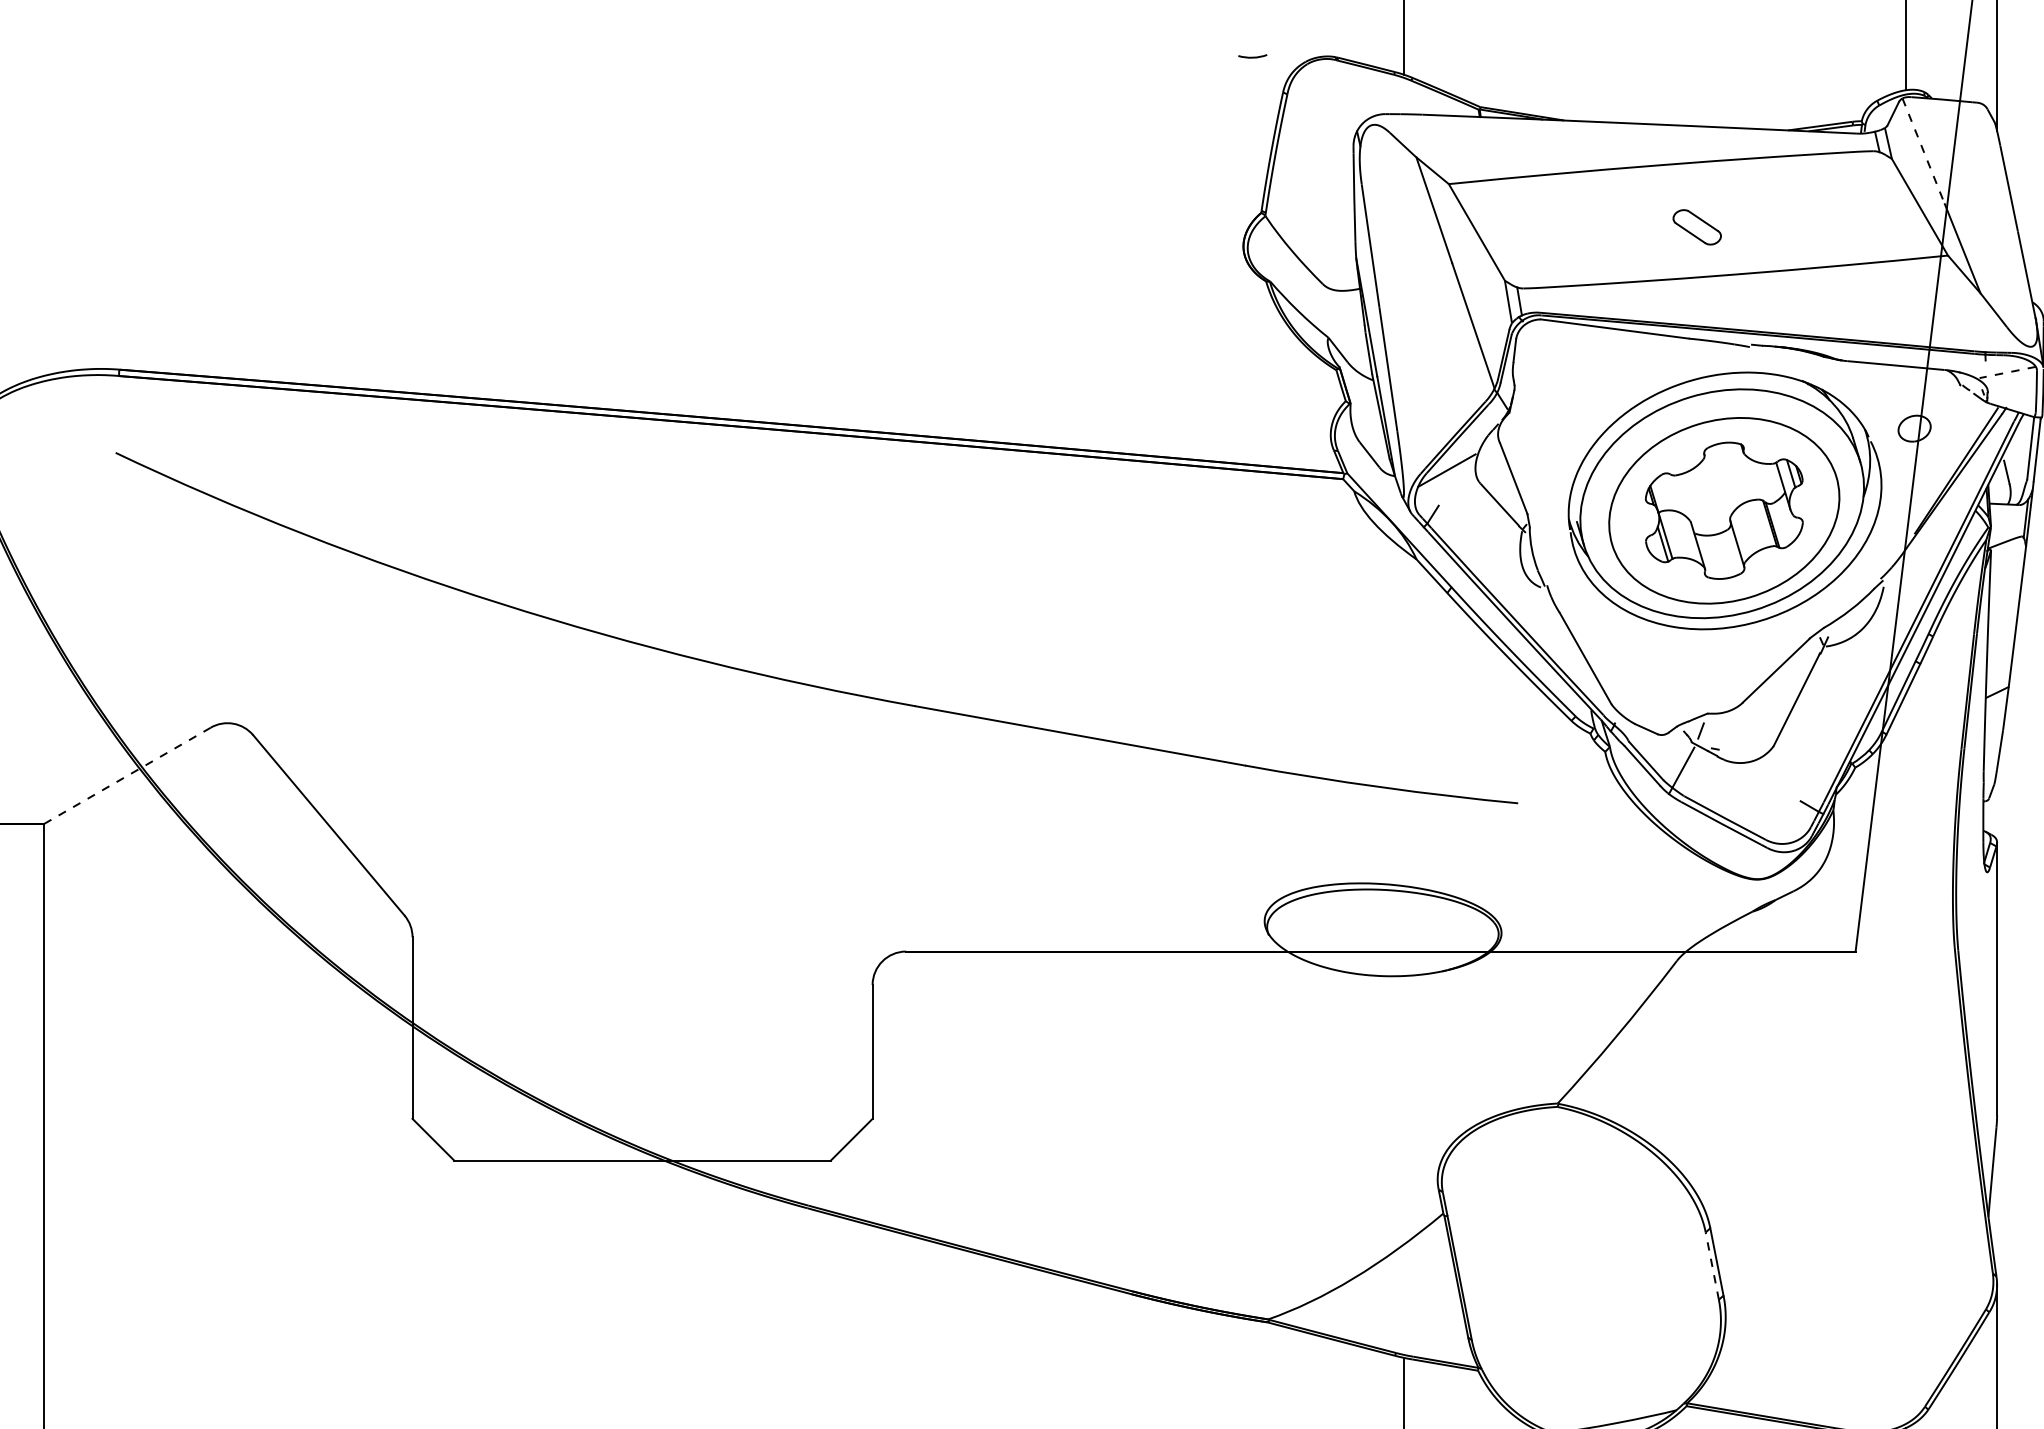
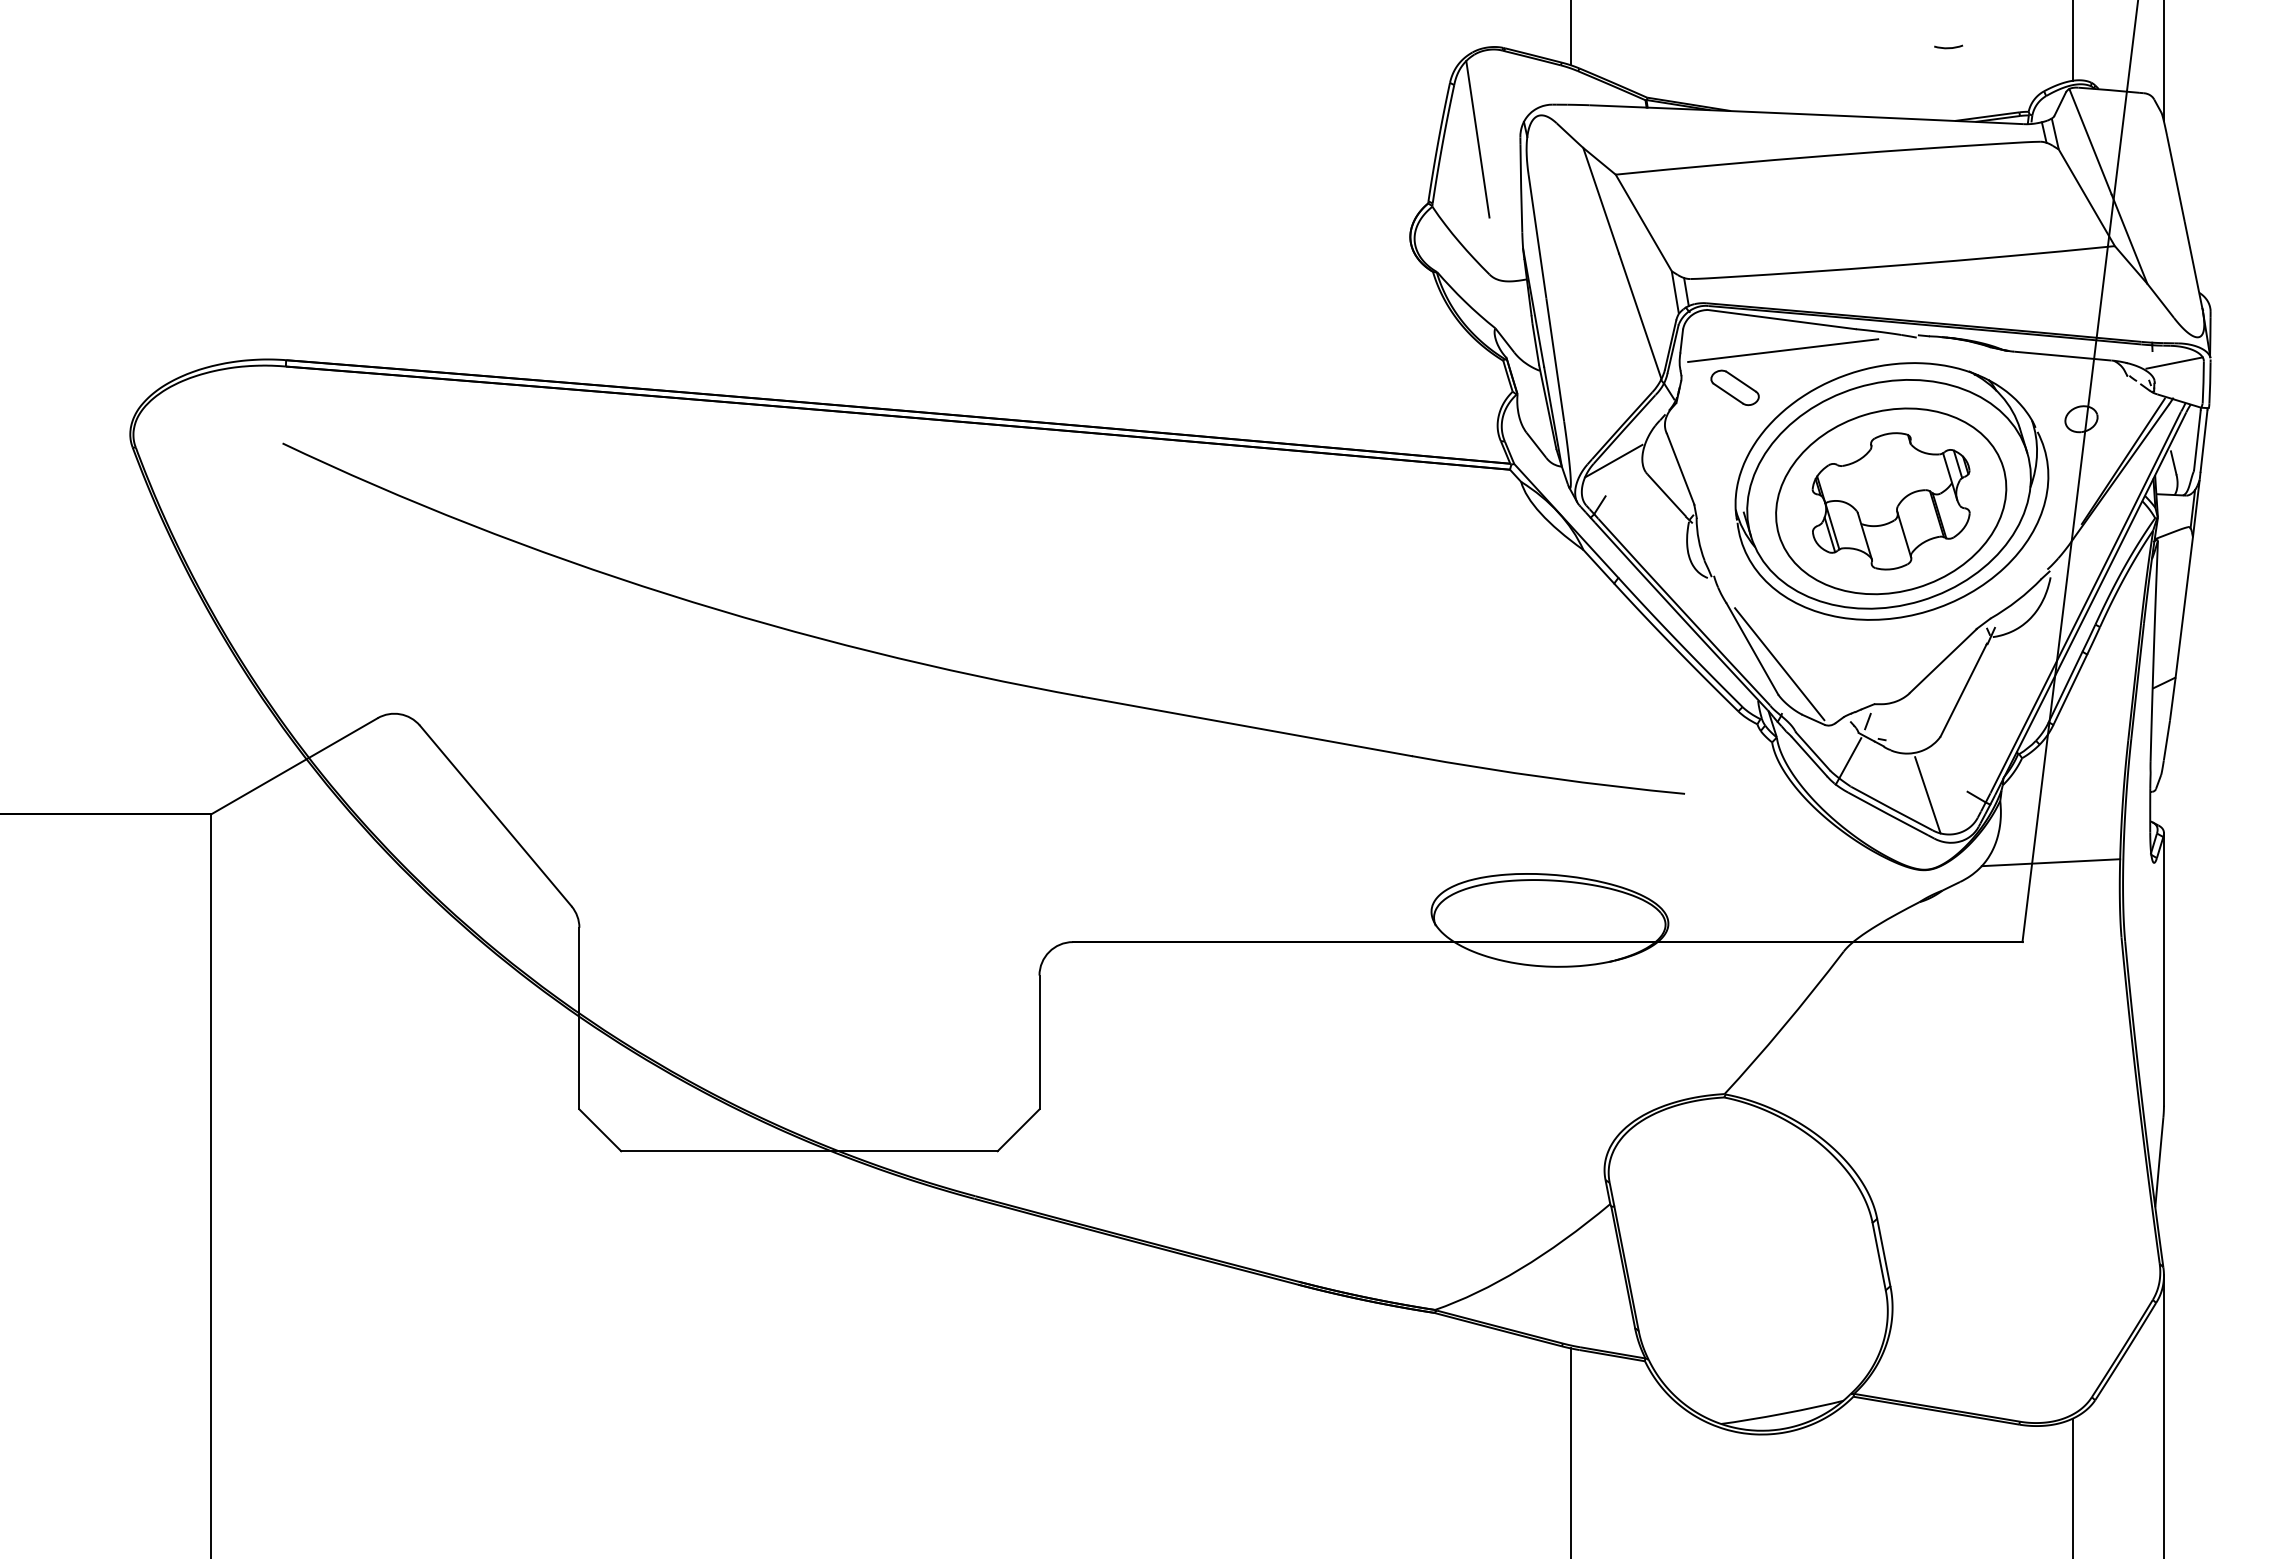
arc: (1252, 56) -> (1948, 47), moved
line: (1310, 148) -> (1477, 139), added
line: (1923, 150) -> (2090, 141), dashed -> solid
part: (1696, 226) -> (1734, 387), moved
line: (1616, 359) -> (1783, 350), added
line: (2007, 372) -> (2174, 363), dashed -> solid
line: (1612, 673) -> (1779, 664), added
line: (127, 775) -> (294, 766), dashed -> solid
line: (1760, 804) -> (1927, 795), added
line: (1883, 871) -> (2050, 862), added
line: (1712, 1265) -> (1879, 1256), dashed -> solid

